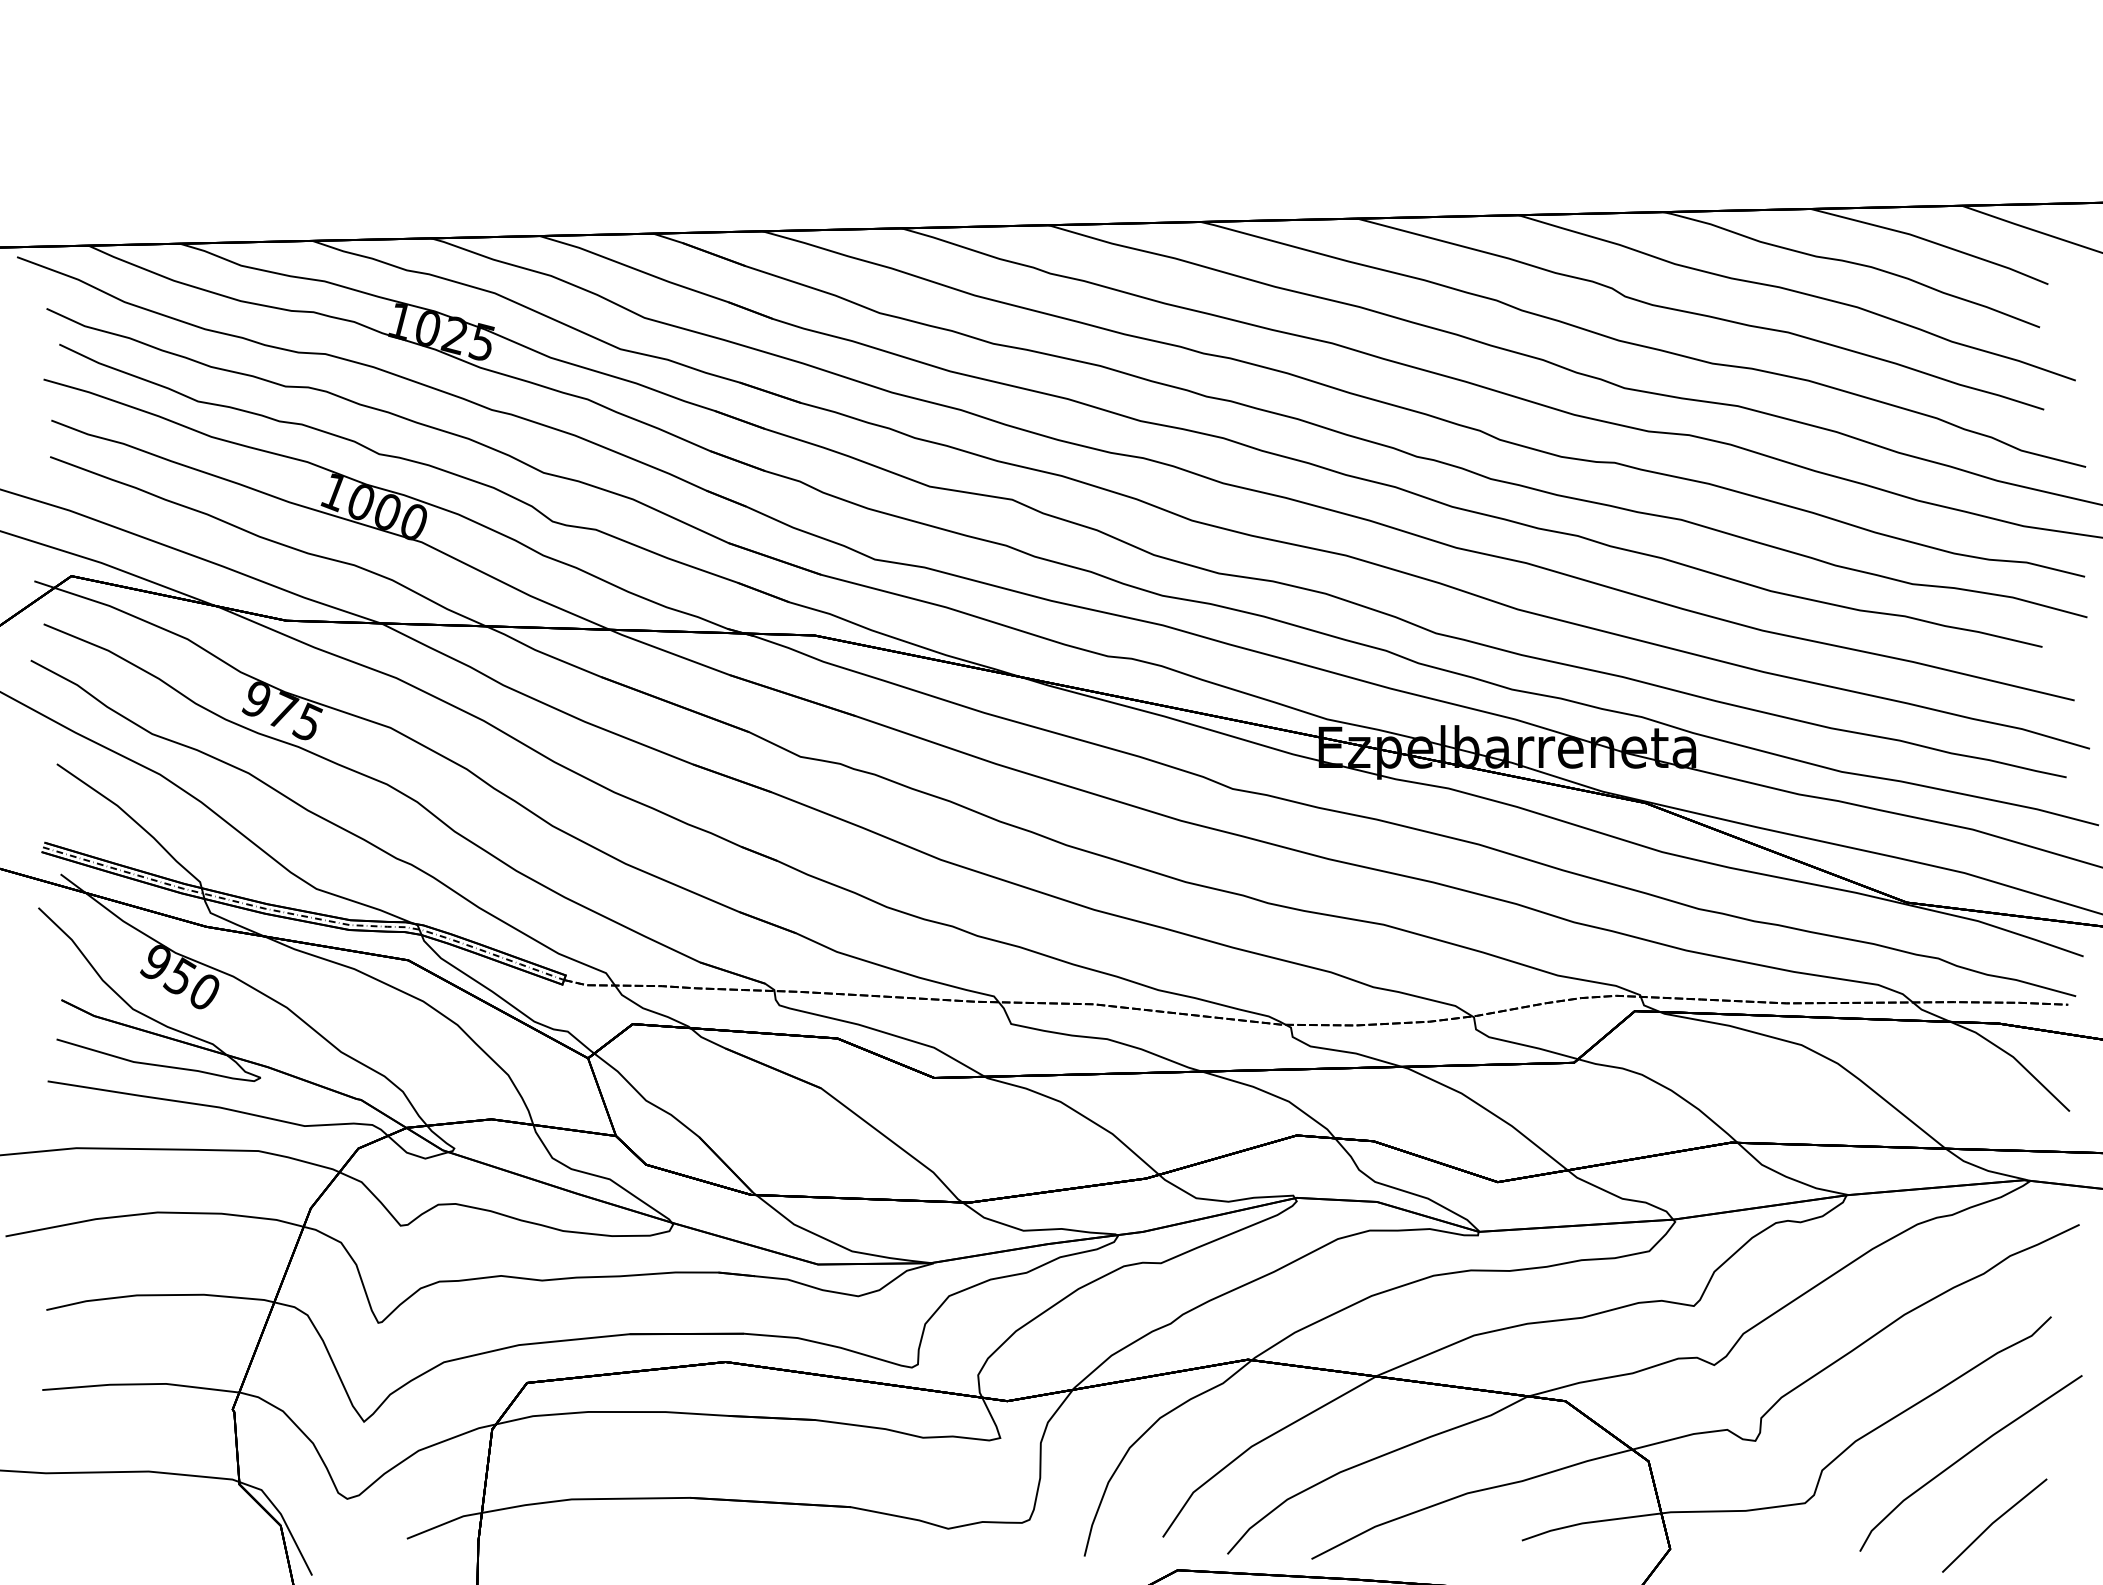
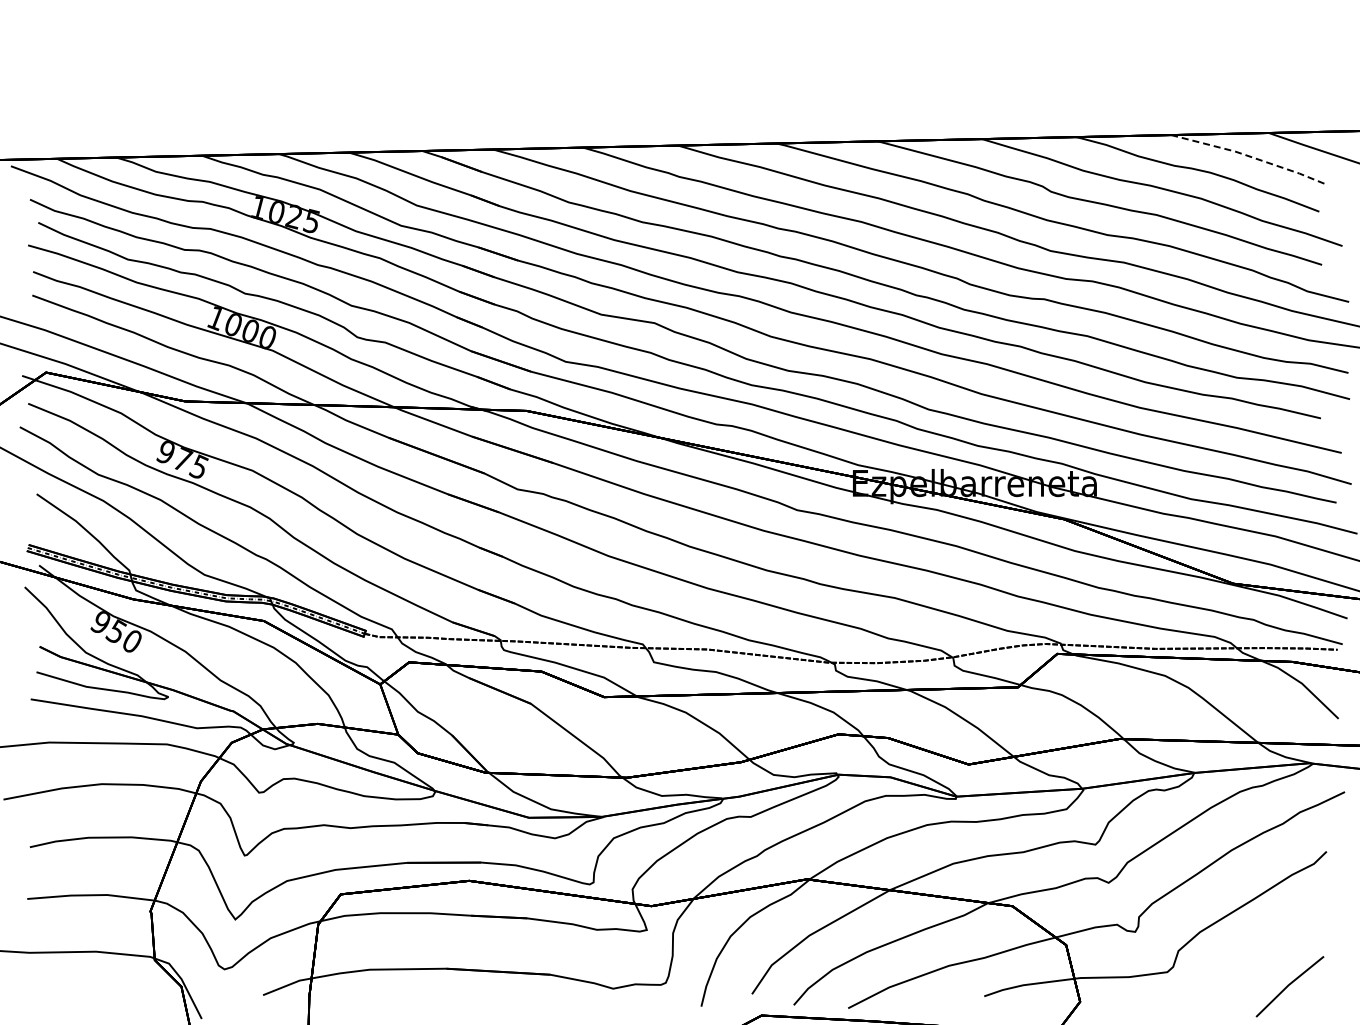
line: (1932, 242) -> (1249, 156), solid -> dashed
line: (1966, 1457) -> (1271, 942), removed

